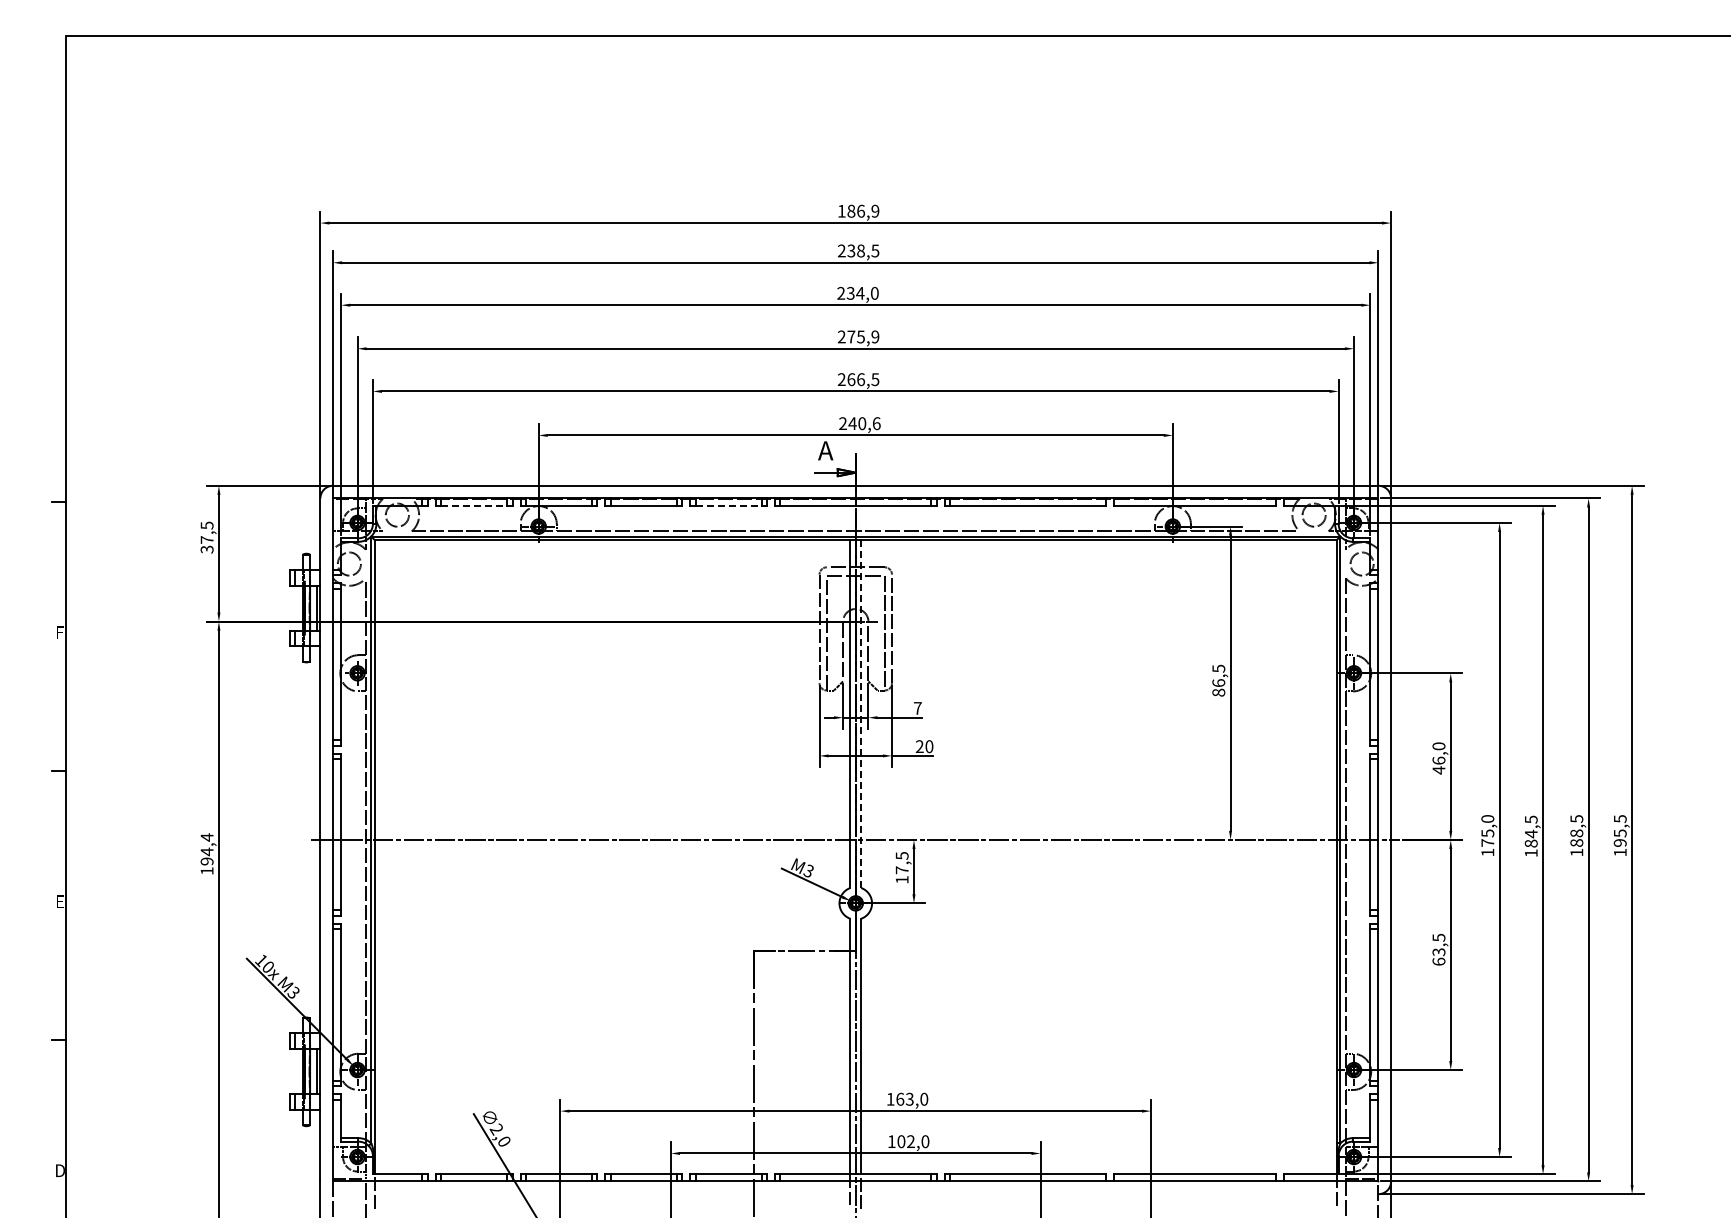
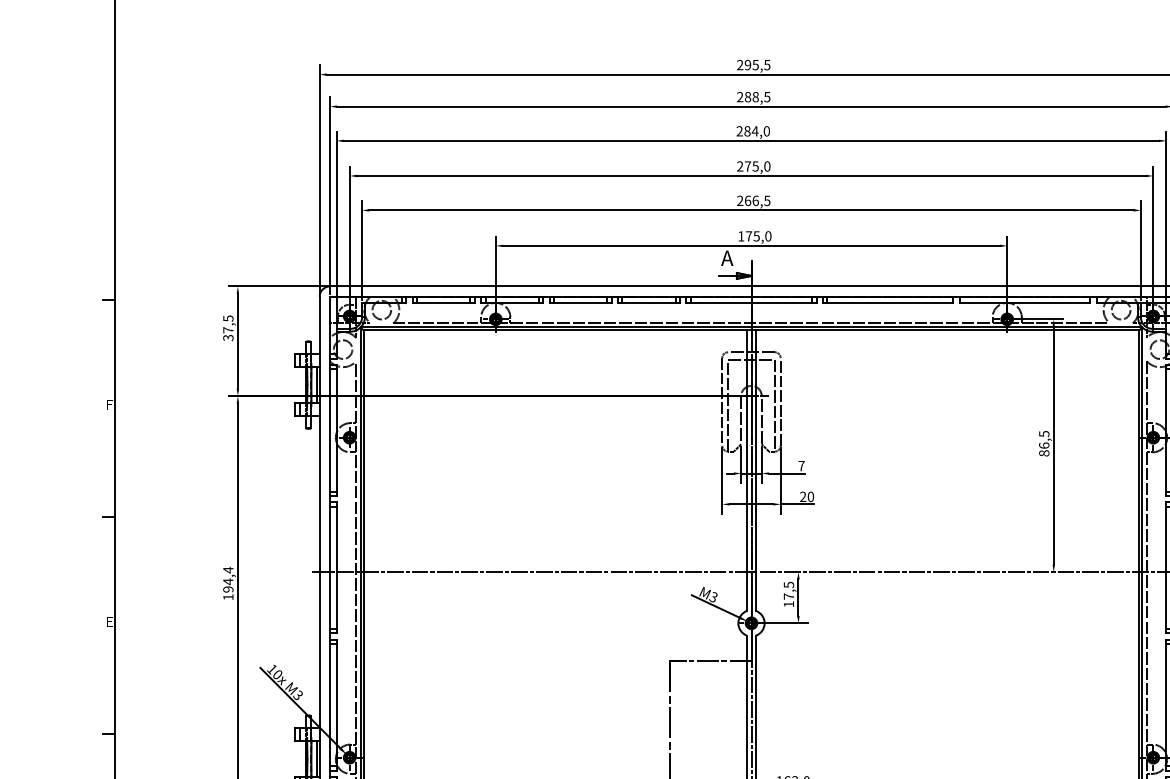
text: (858, 210) -> (753, 64), 186,9 -> 295,5
text: (851, 250) -> (748, 96), 238,5 -> 288,5
text: (850, 293) -> (747, 131), 234,0 -> 284,0
text: (875, 336) -> (767, 166), 275,9 -> 275,0
text: (859, 423) -> (754, 236), 240,6 -> 175,0
line: (474, 505) -> (444, 302), dashed -> solid
line: (728, 505) -> (648, 302), dashed -> solid
line: (861, 714) -> (756, 470), dashed -> solid

